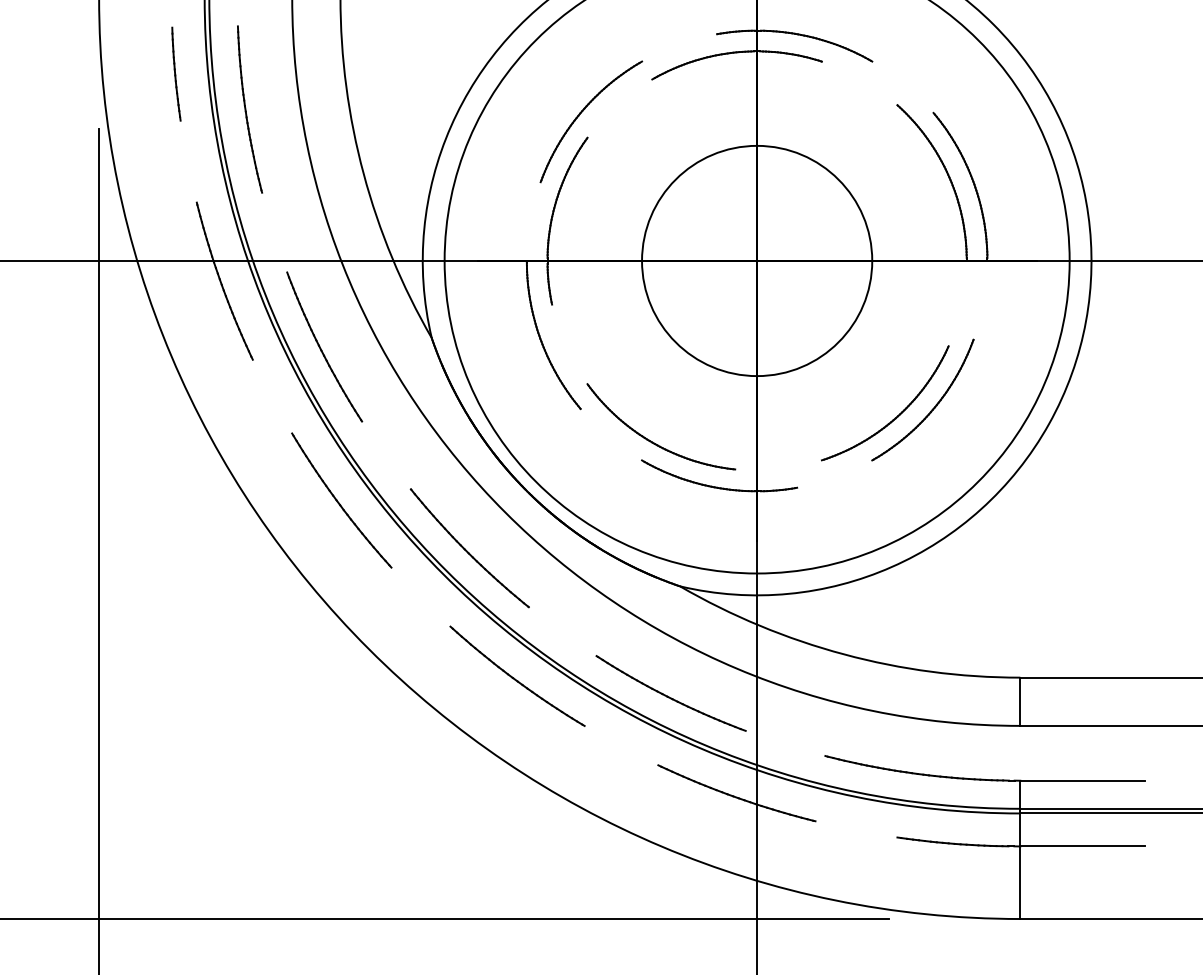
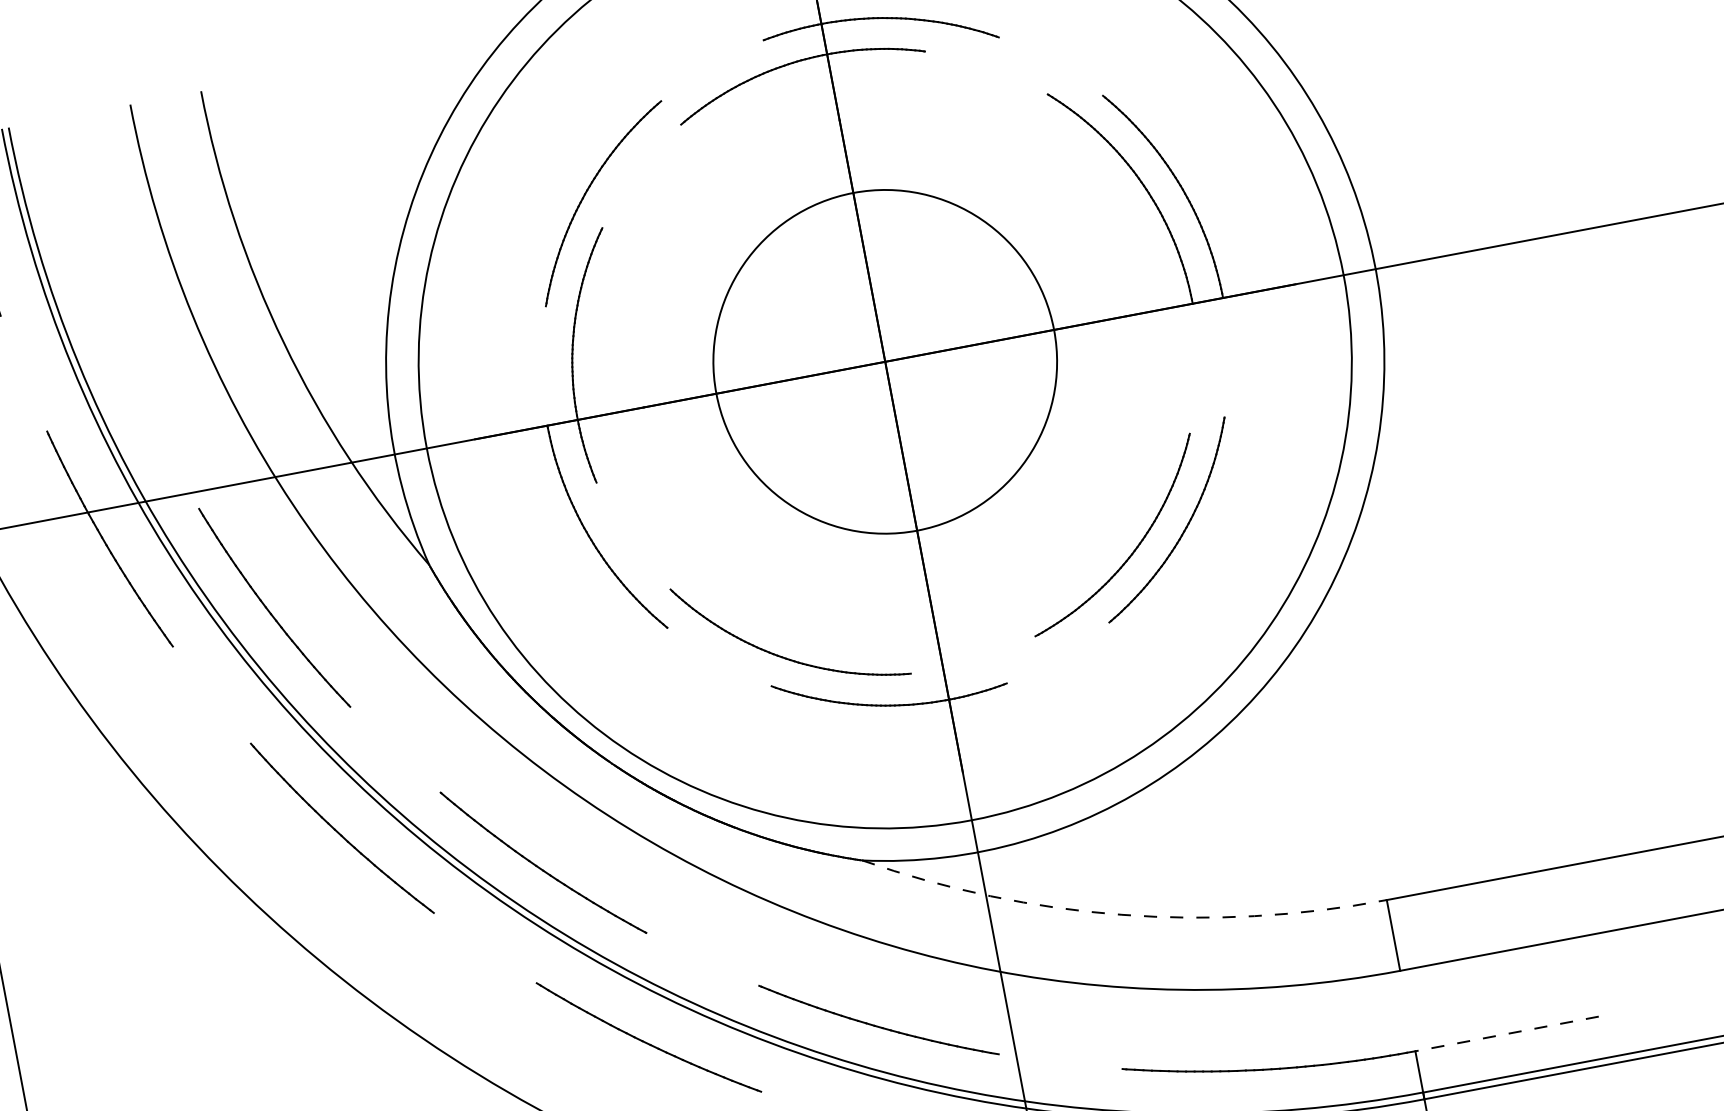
part: (250, 109) -> (100, 280), removed
arc: (844, 654) -> (1122, 914), solid -> dashed
line: (1082, 780) -> (1506, 1033), solid -> dashed

